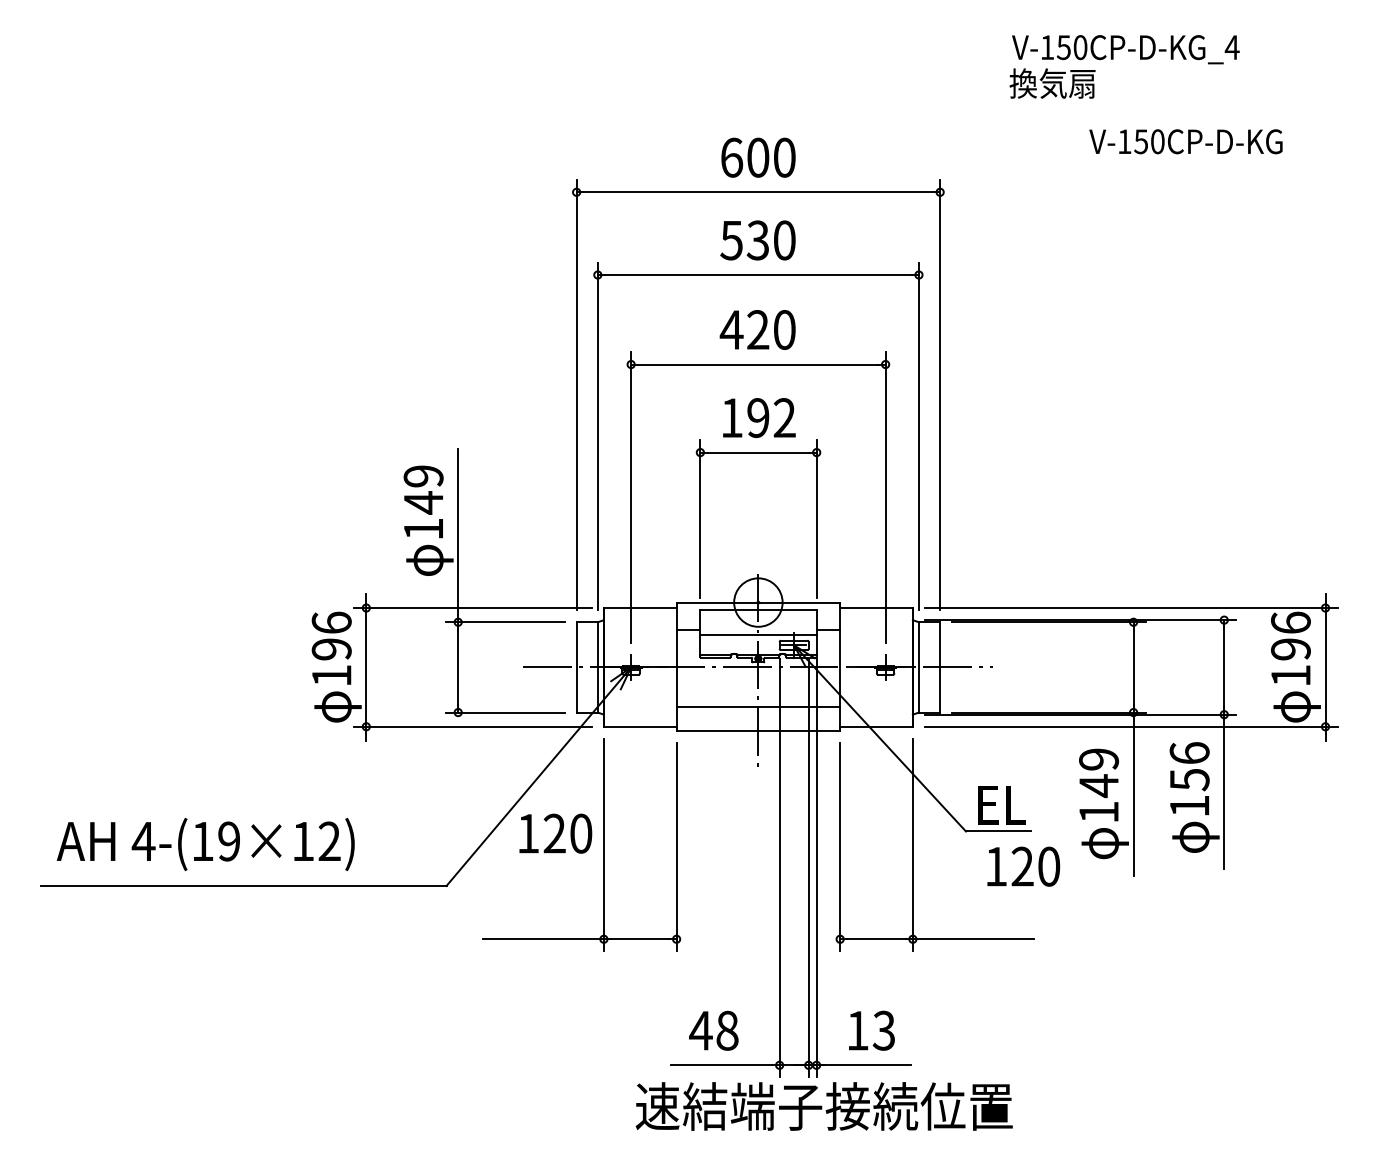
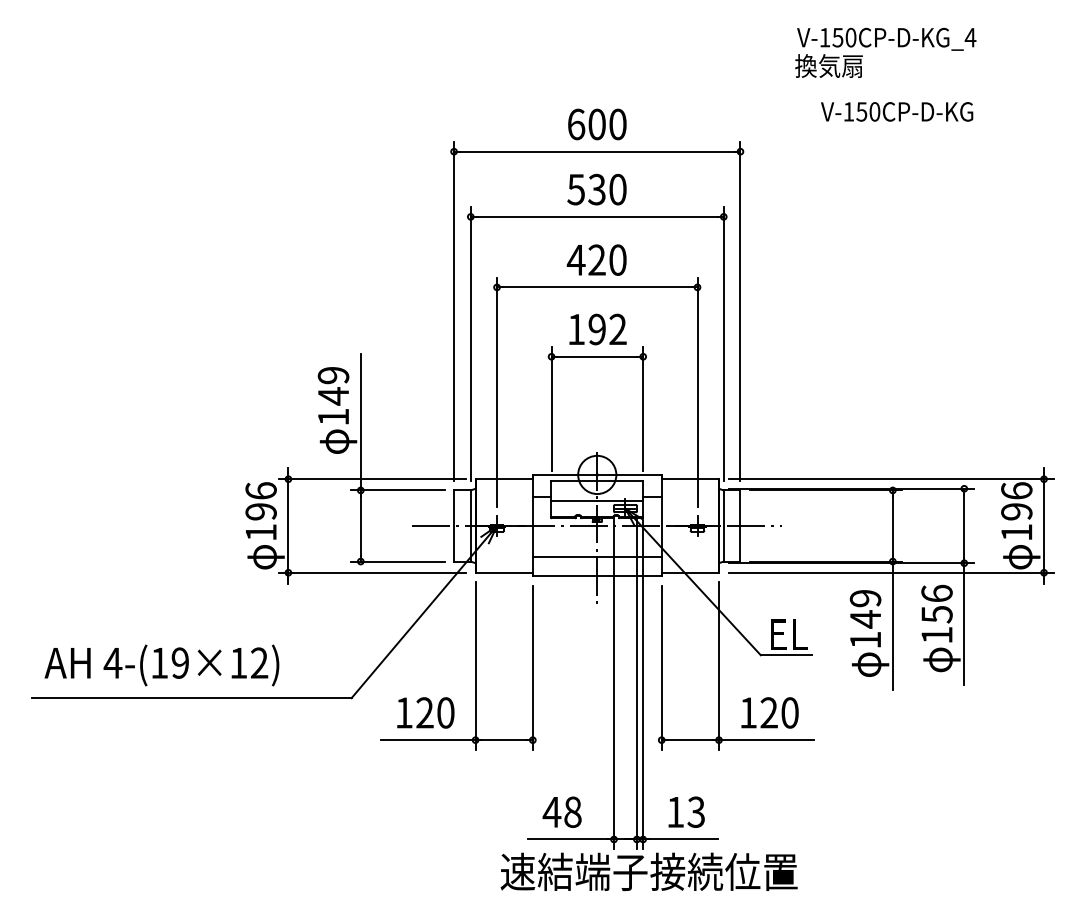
text: (1185, 141) -> (896, 111), moved
text: (555, 833) -> (425, 712), moved
text: (1023, 866) -> (769, 712), moved

